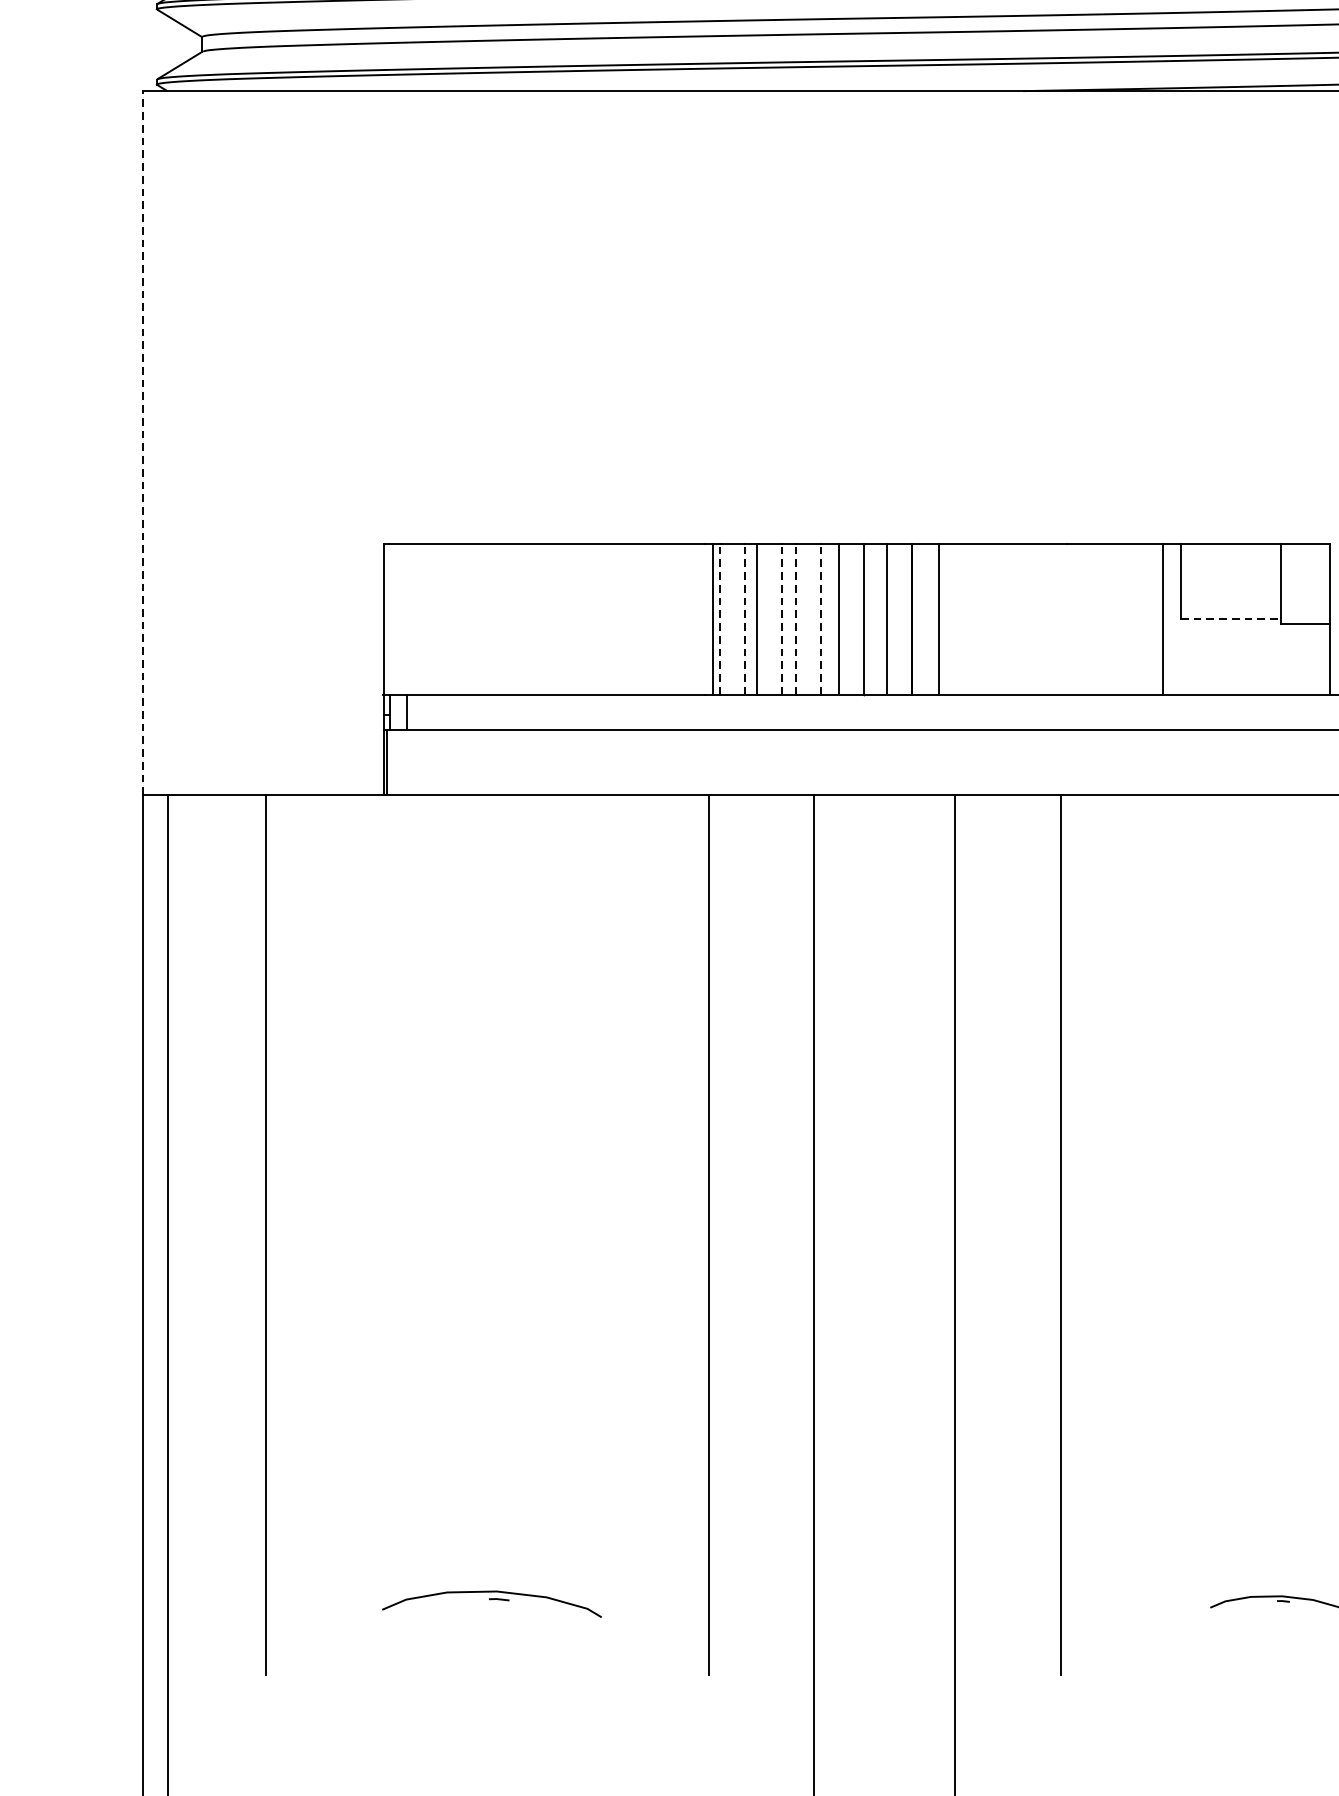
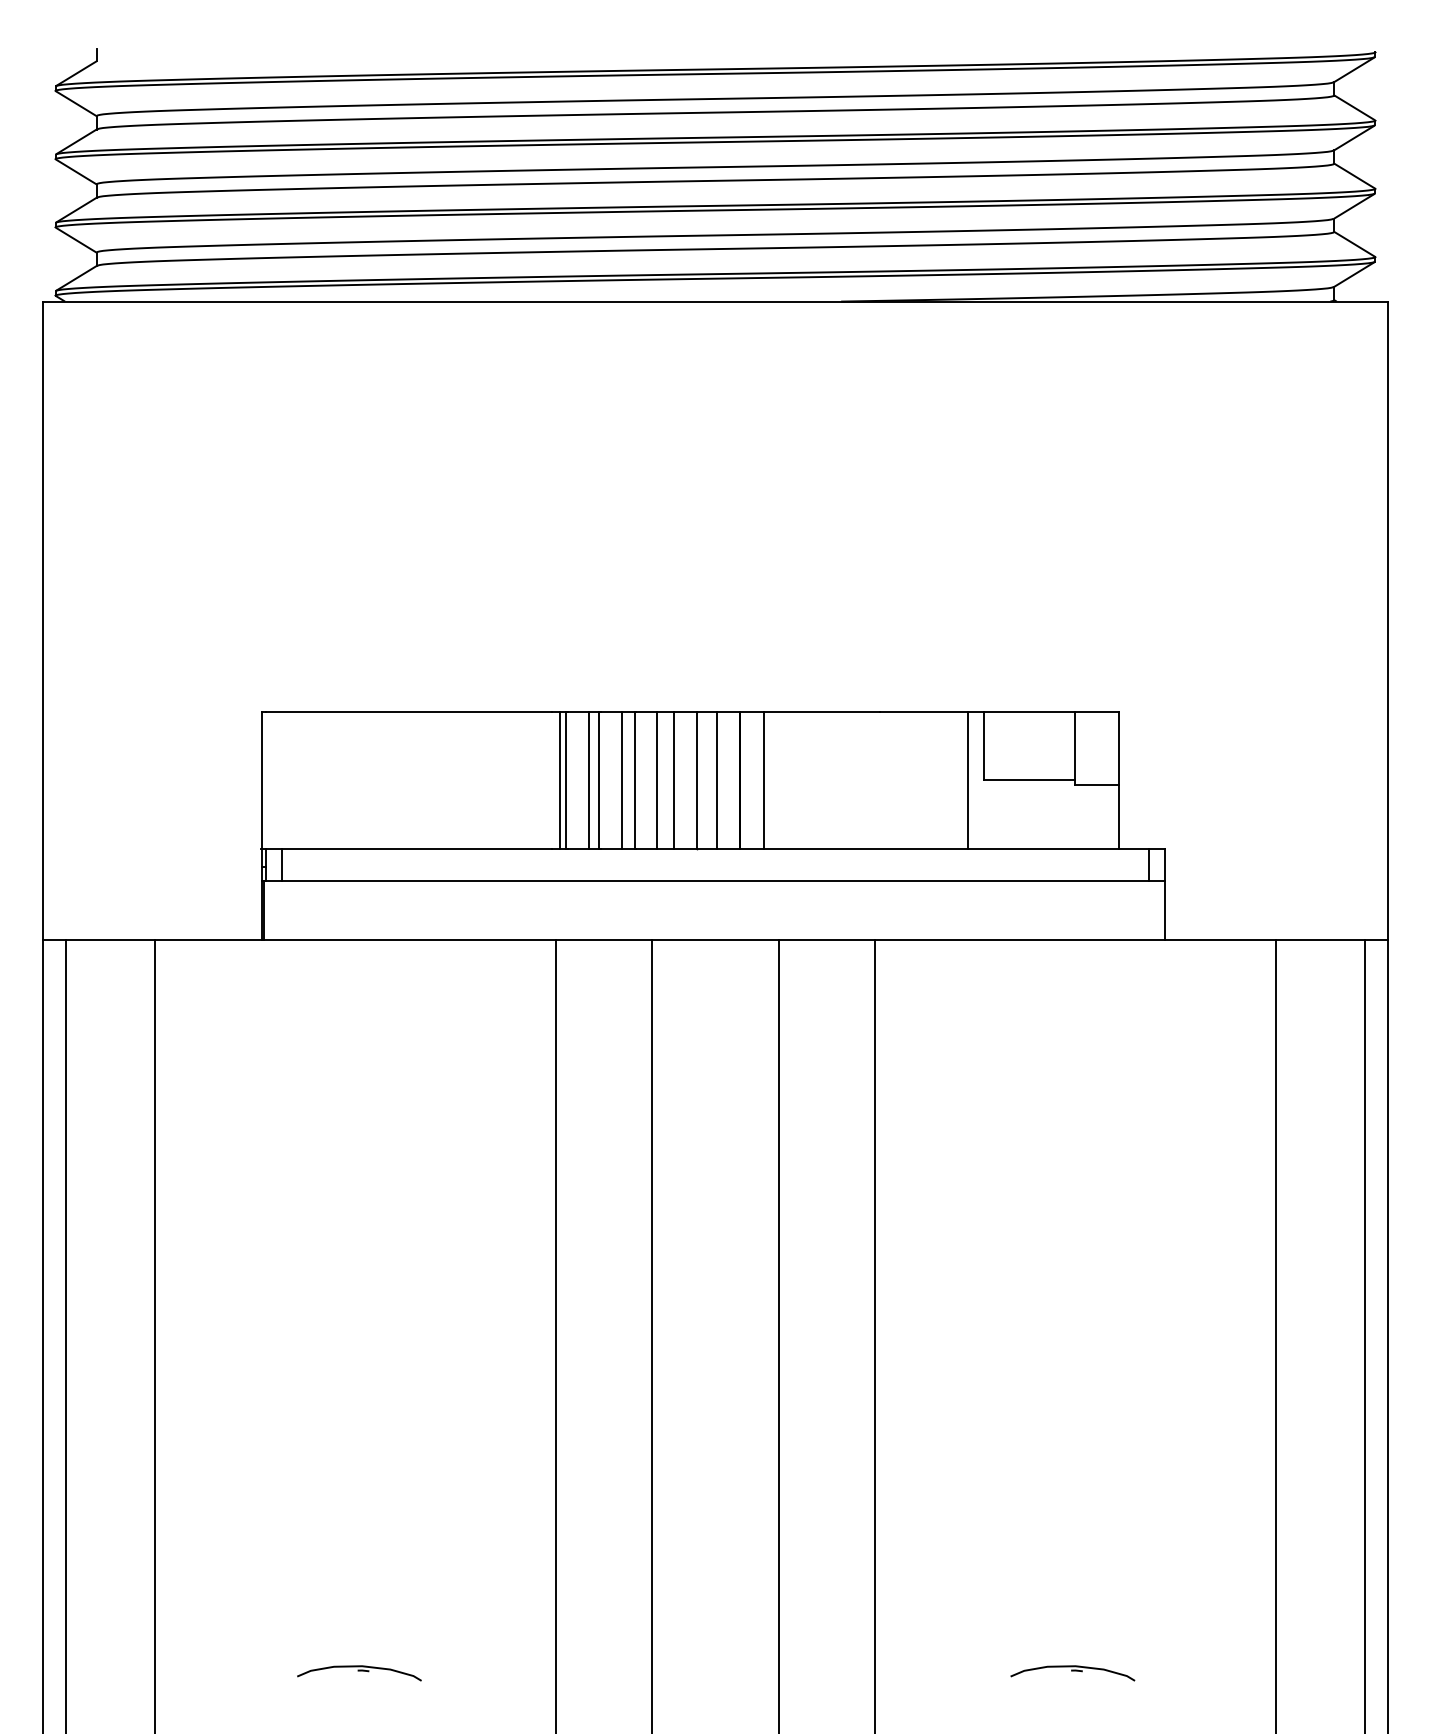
line: (143, 442) -> (43, 620), dashed -> solid
line: (719, 618) -> (565, 779), dashed -> solid
line: (744, 618) -> (588, 779), dashed -> solid
line: (781, 618) -> (621, 779), dashed -> solid
line: (795, 618) -> (634, 779), dashed -> solid
line: (820, 618) -> (657, 779), dashed -> solid
line: (1231, 619) -> (1029, 780), dashed -> solid
part: (492, 1604) -> (359, 1673), size x0.62

